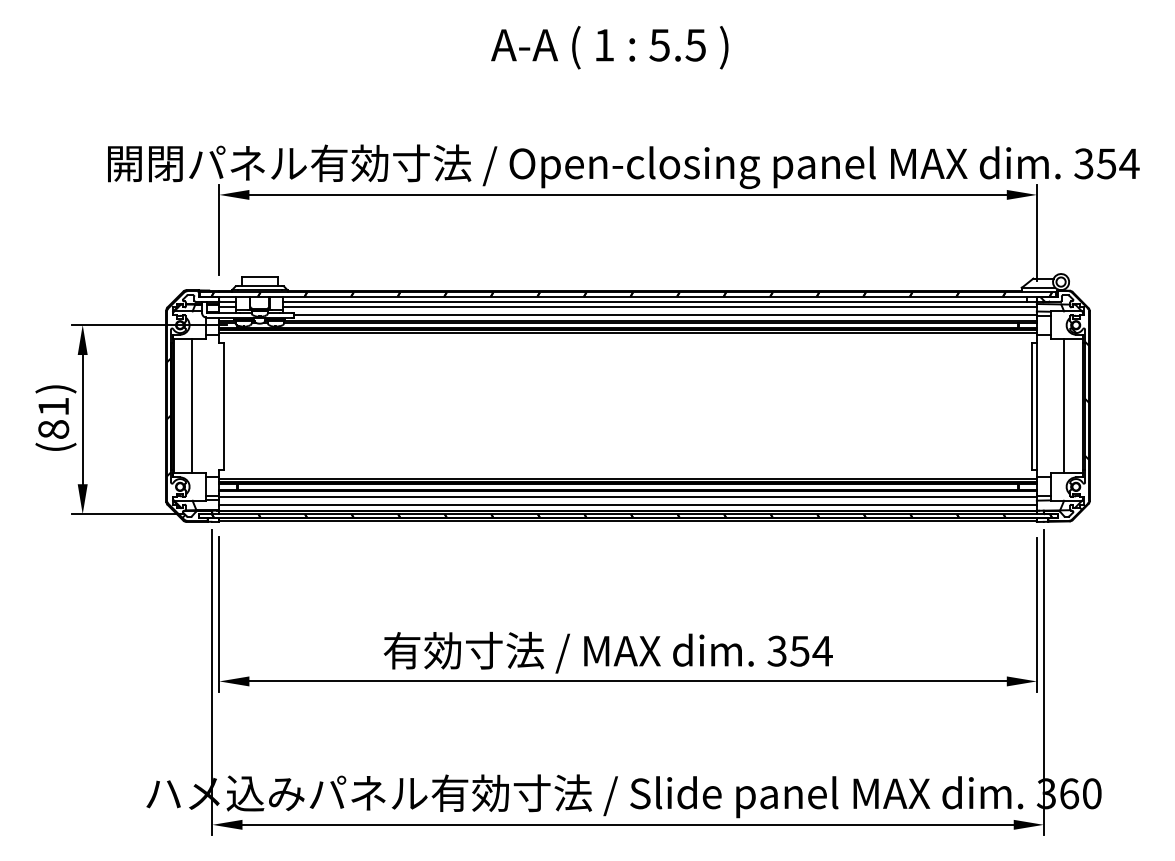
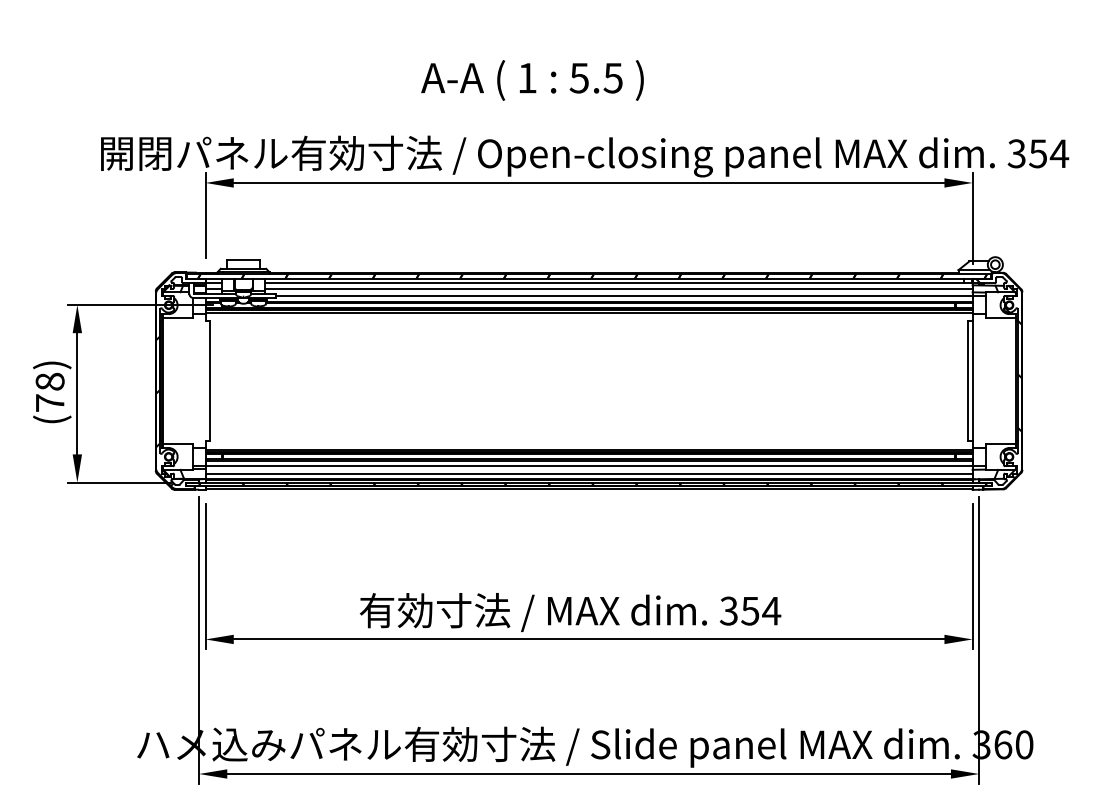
text: (609, 47) -> (532, 80), moved
line: (192, 406) -> (180, 381), removed
line: (1064, 406) -> (998, 381), removed
text: (53, 417) -> (49, 391), (81) -> (78)

